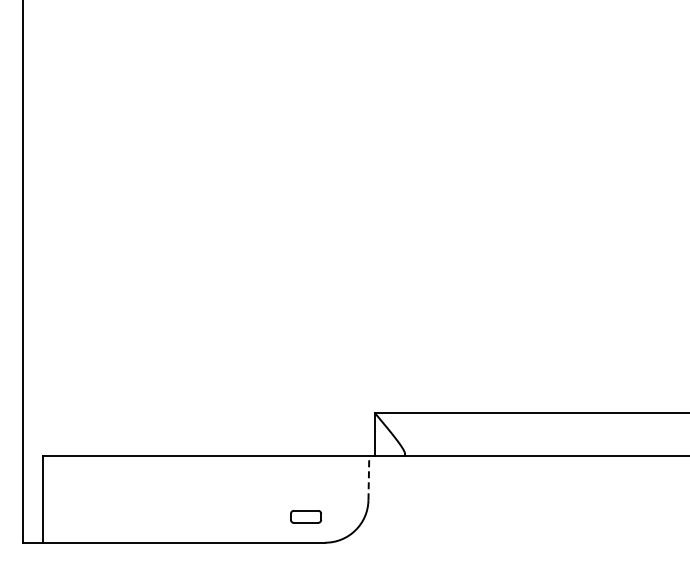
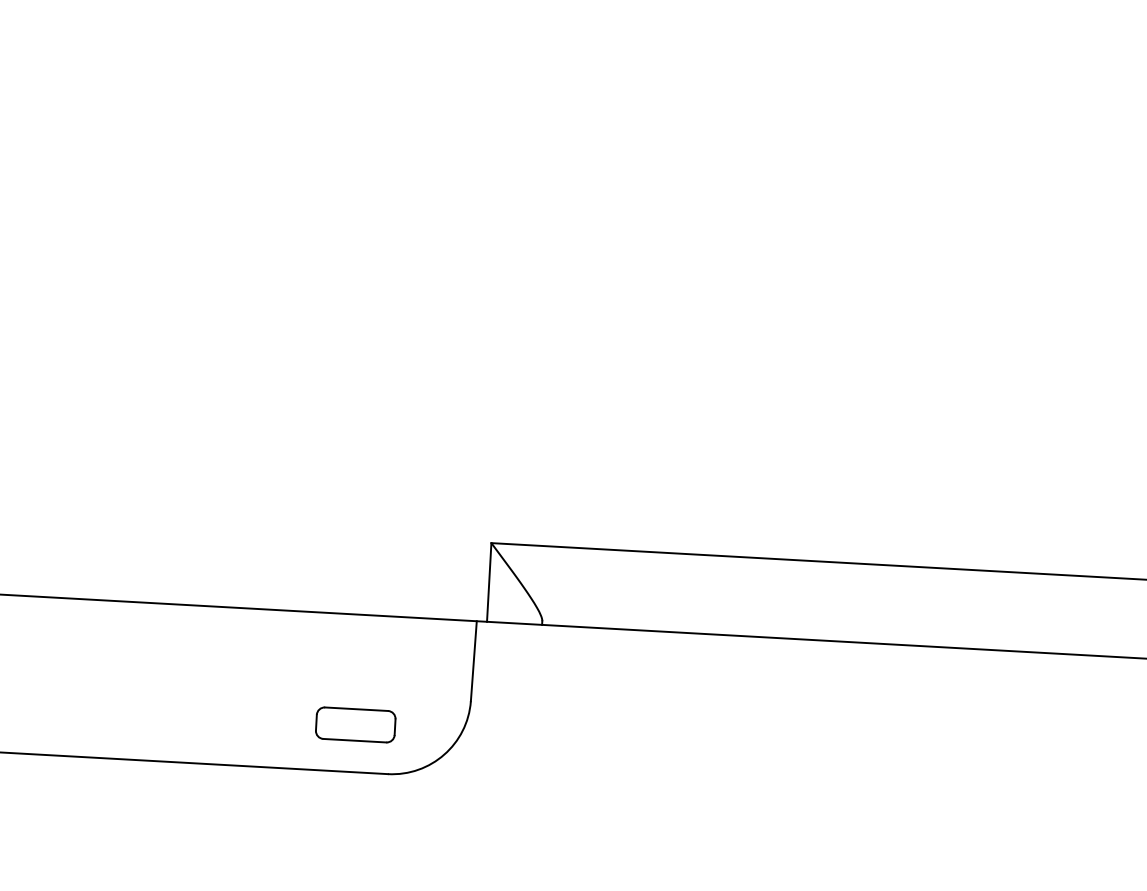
line: (368, 477) -> (473, 659), dashed -> solid
part: (305, 516) -> (354, 724), size x1.43

